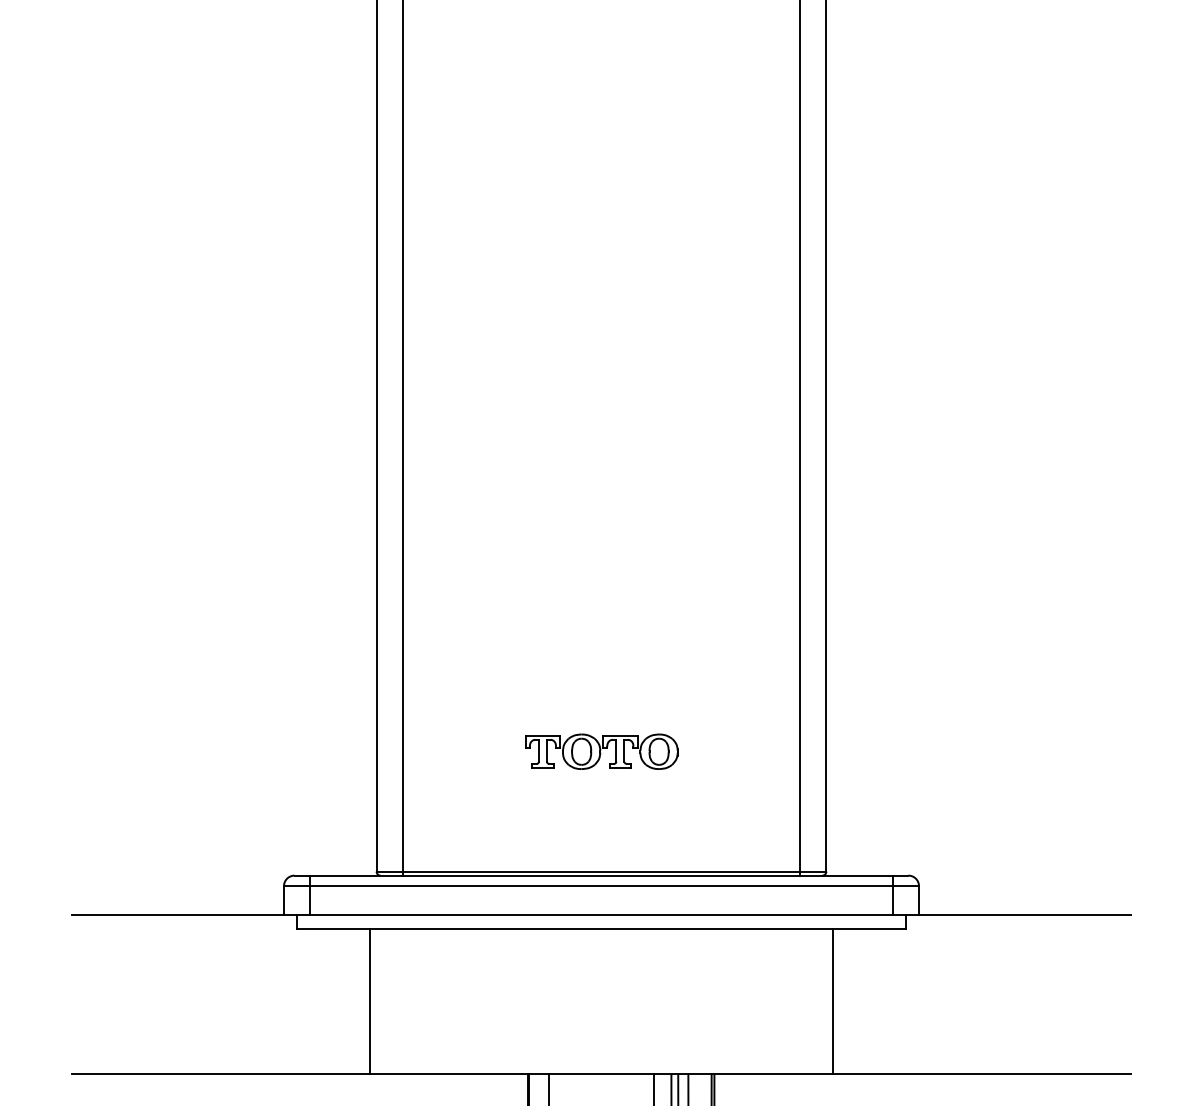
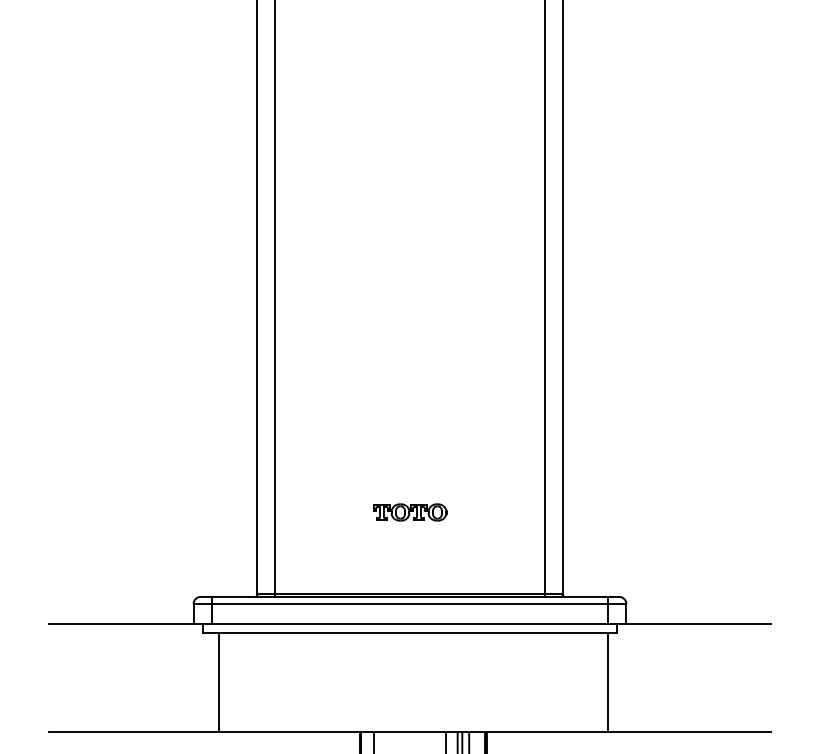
part: (600, 751) -> (409, 512), size x0.7
line: (370, 1001) -> (219, 682), moved
line: (832, 1001) -> (607, 682), moved

